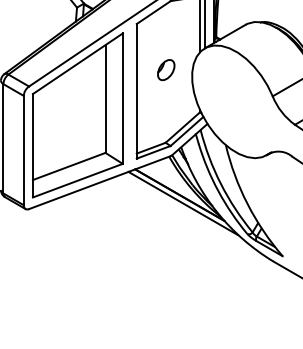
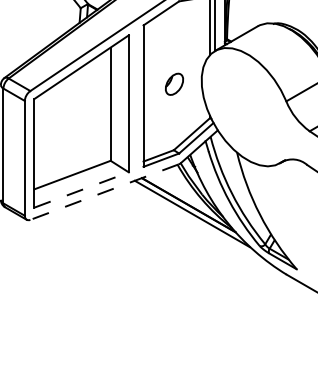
part: (166, 70) -> (174, 84), moved
line: (77, 180) -> (81, 189), solid -> dashed
line: (99, 182) -> (104, 191), solid -> dashed

